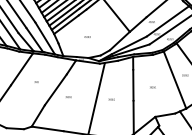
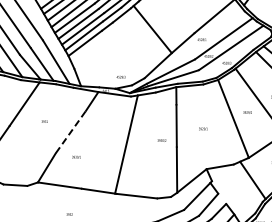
text: (87, 37) -> (120, 77), moved
line: (55, 90) -> (70, 132), solid -> dashed
text: (68, 96) -> (76, 156), moved
text: (111, 99) -> (161, 140), moved

